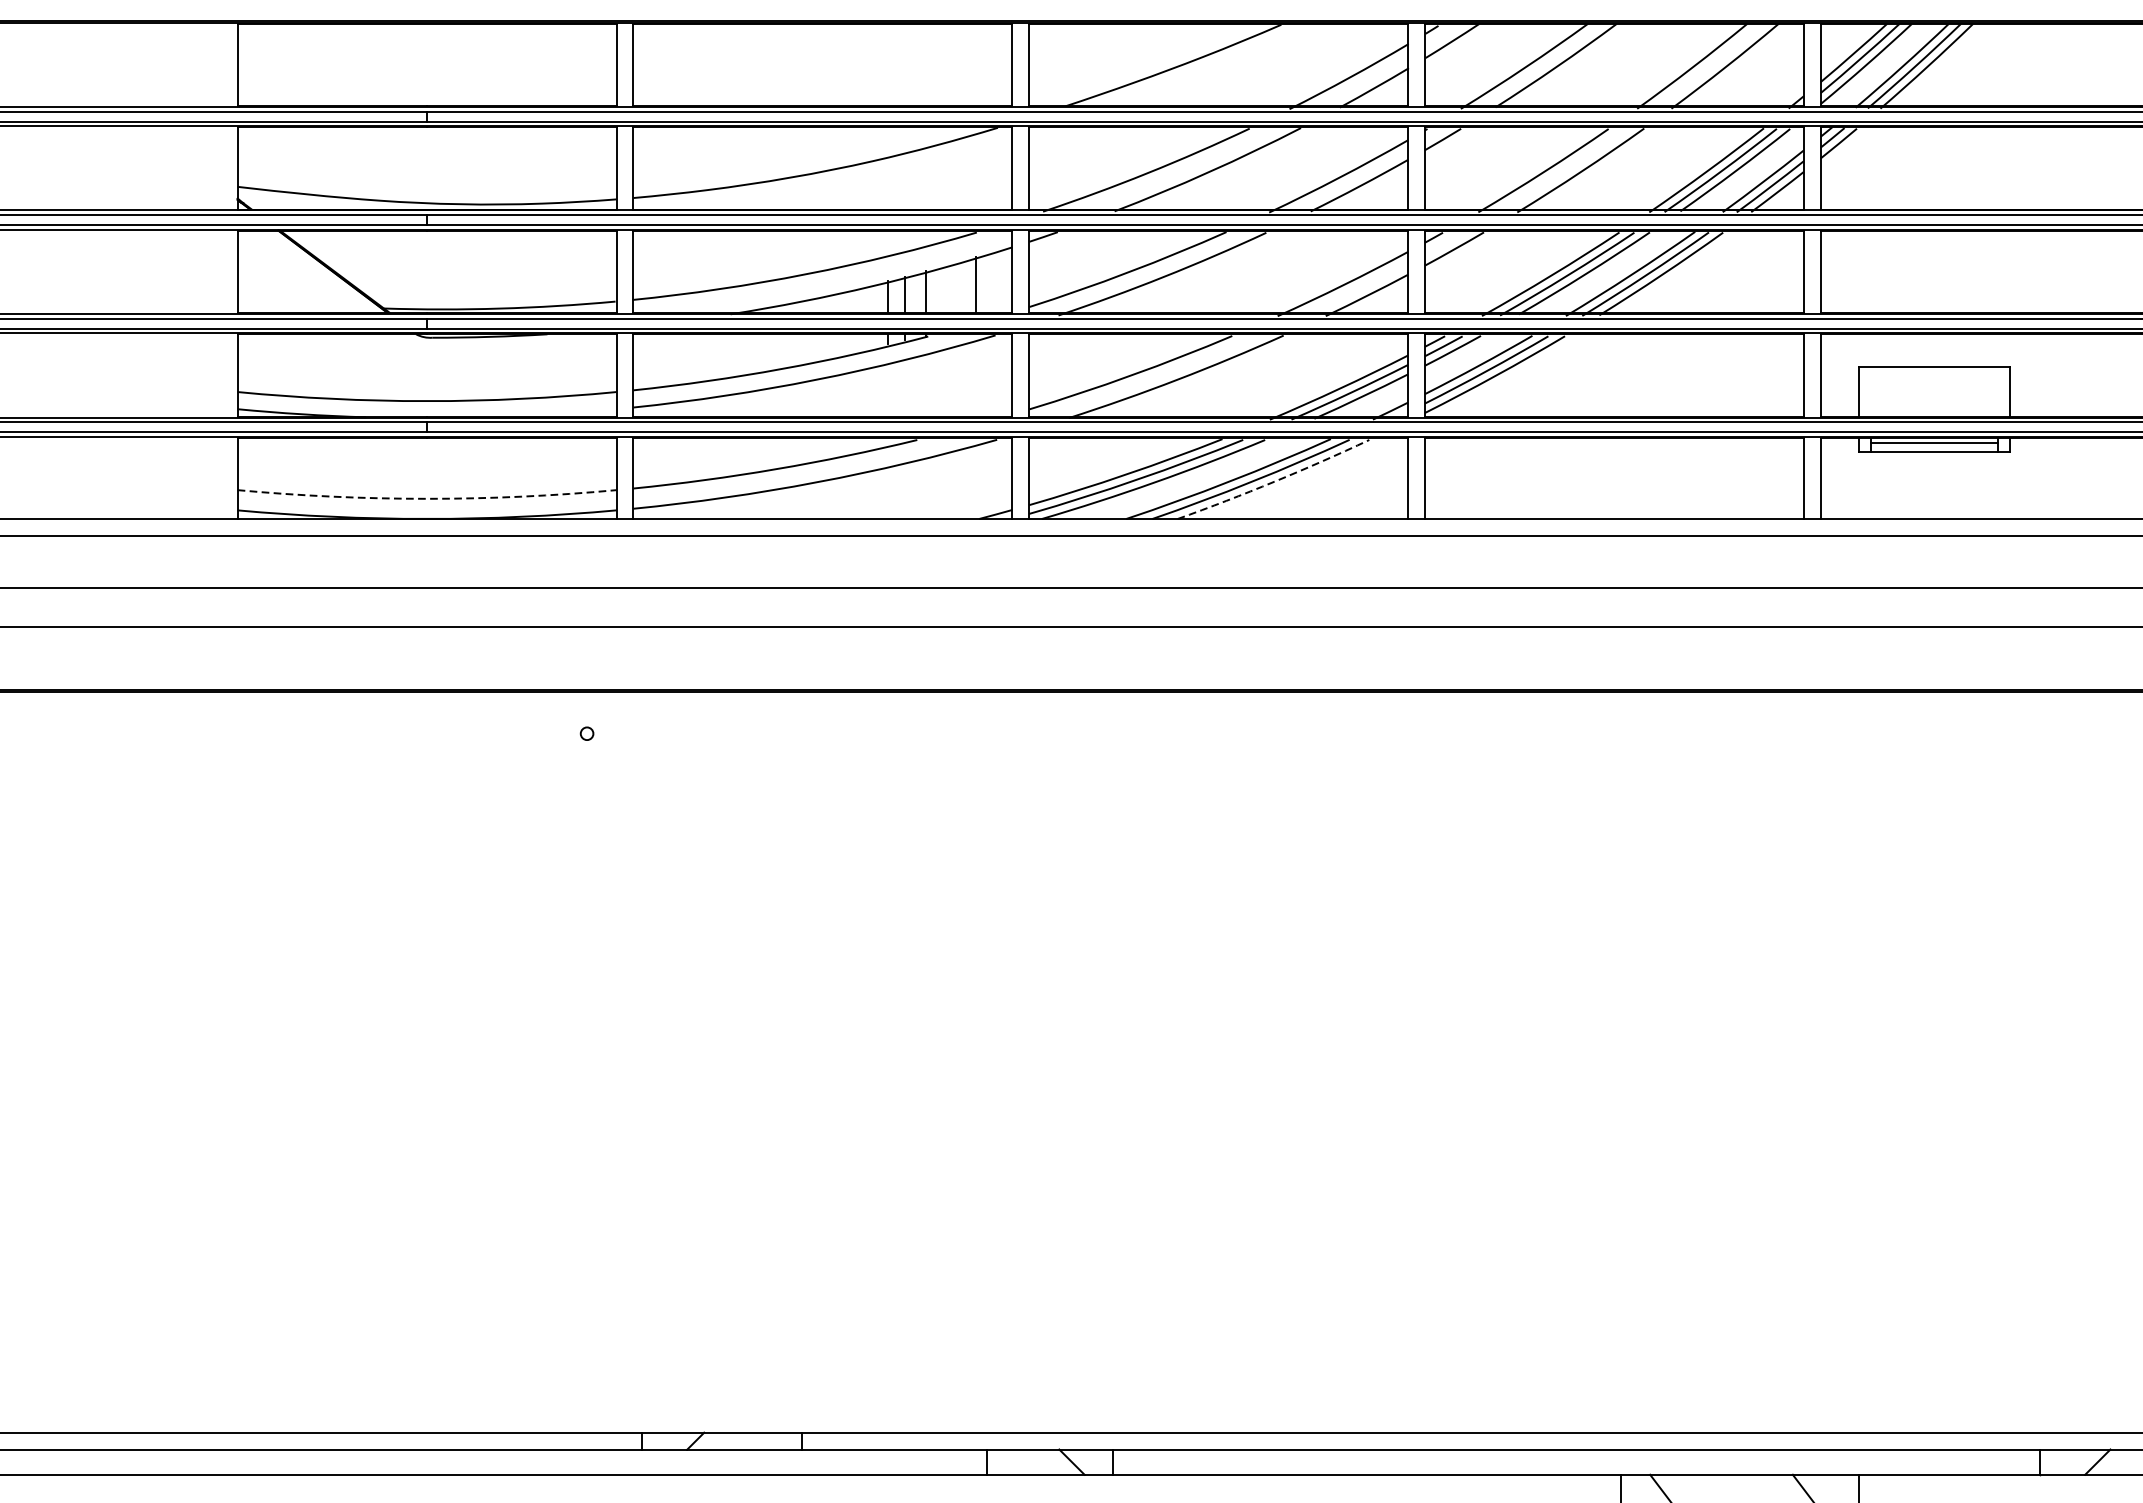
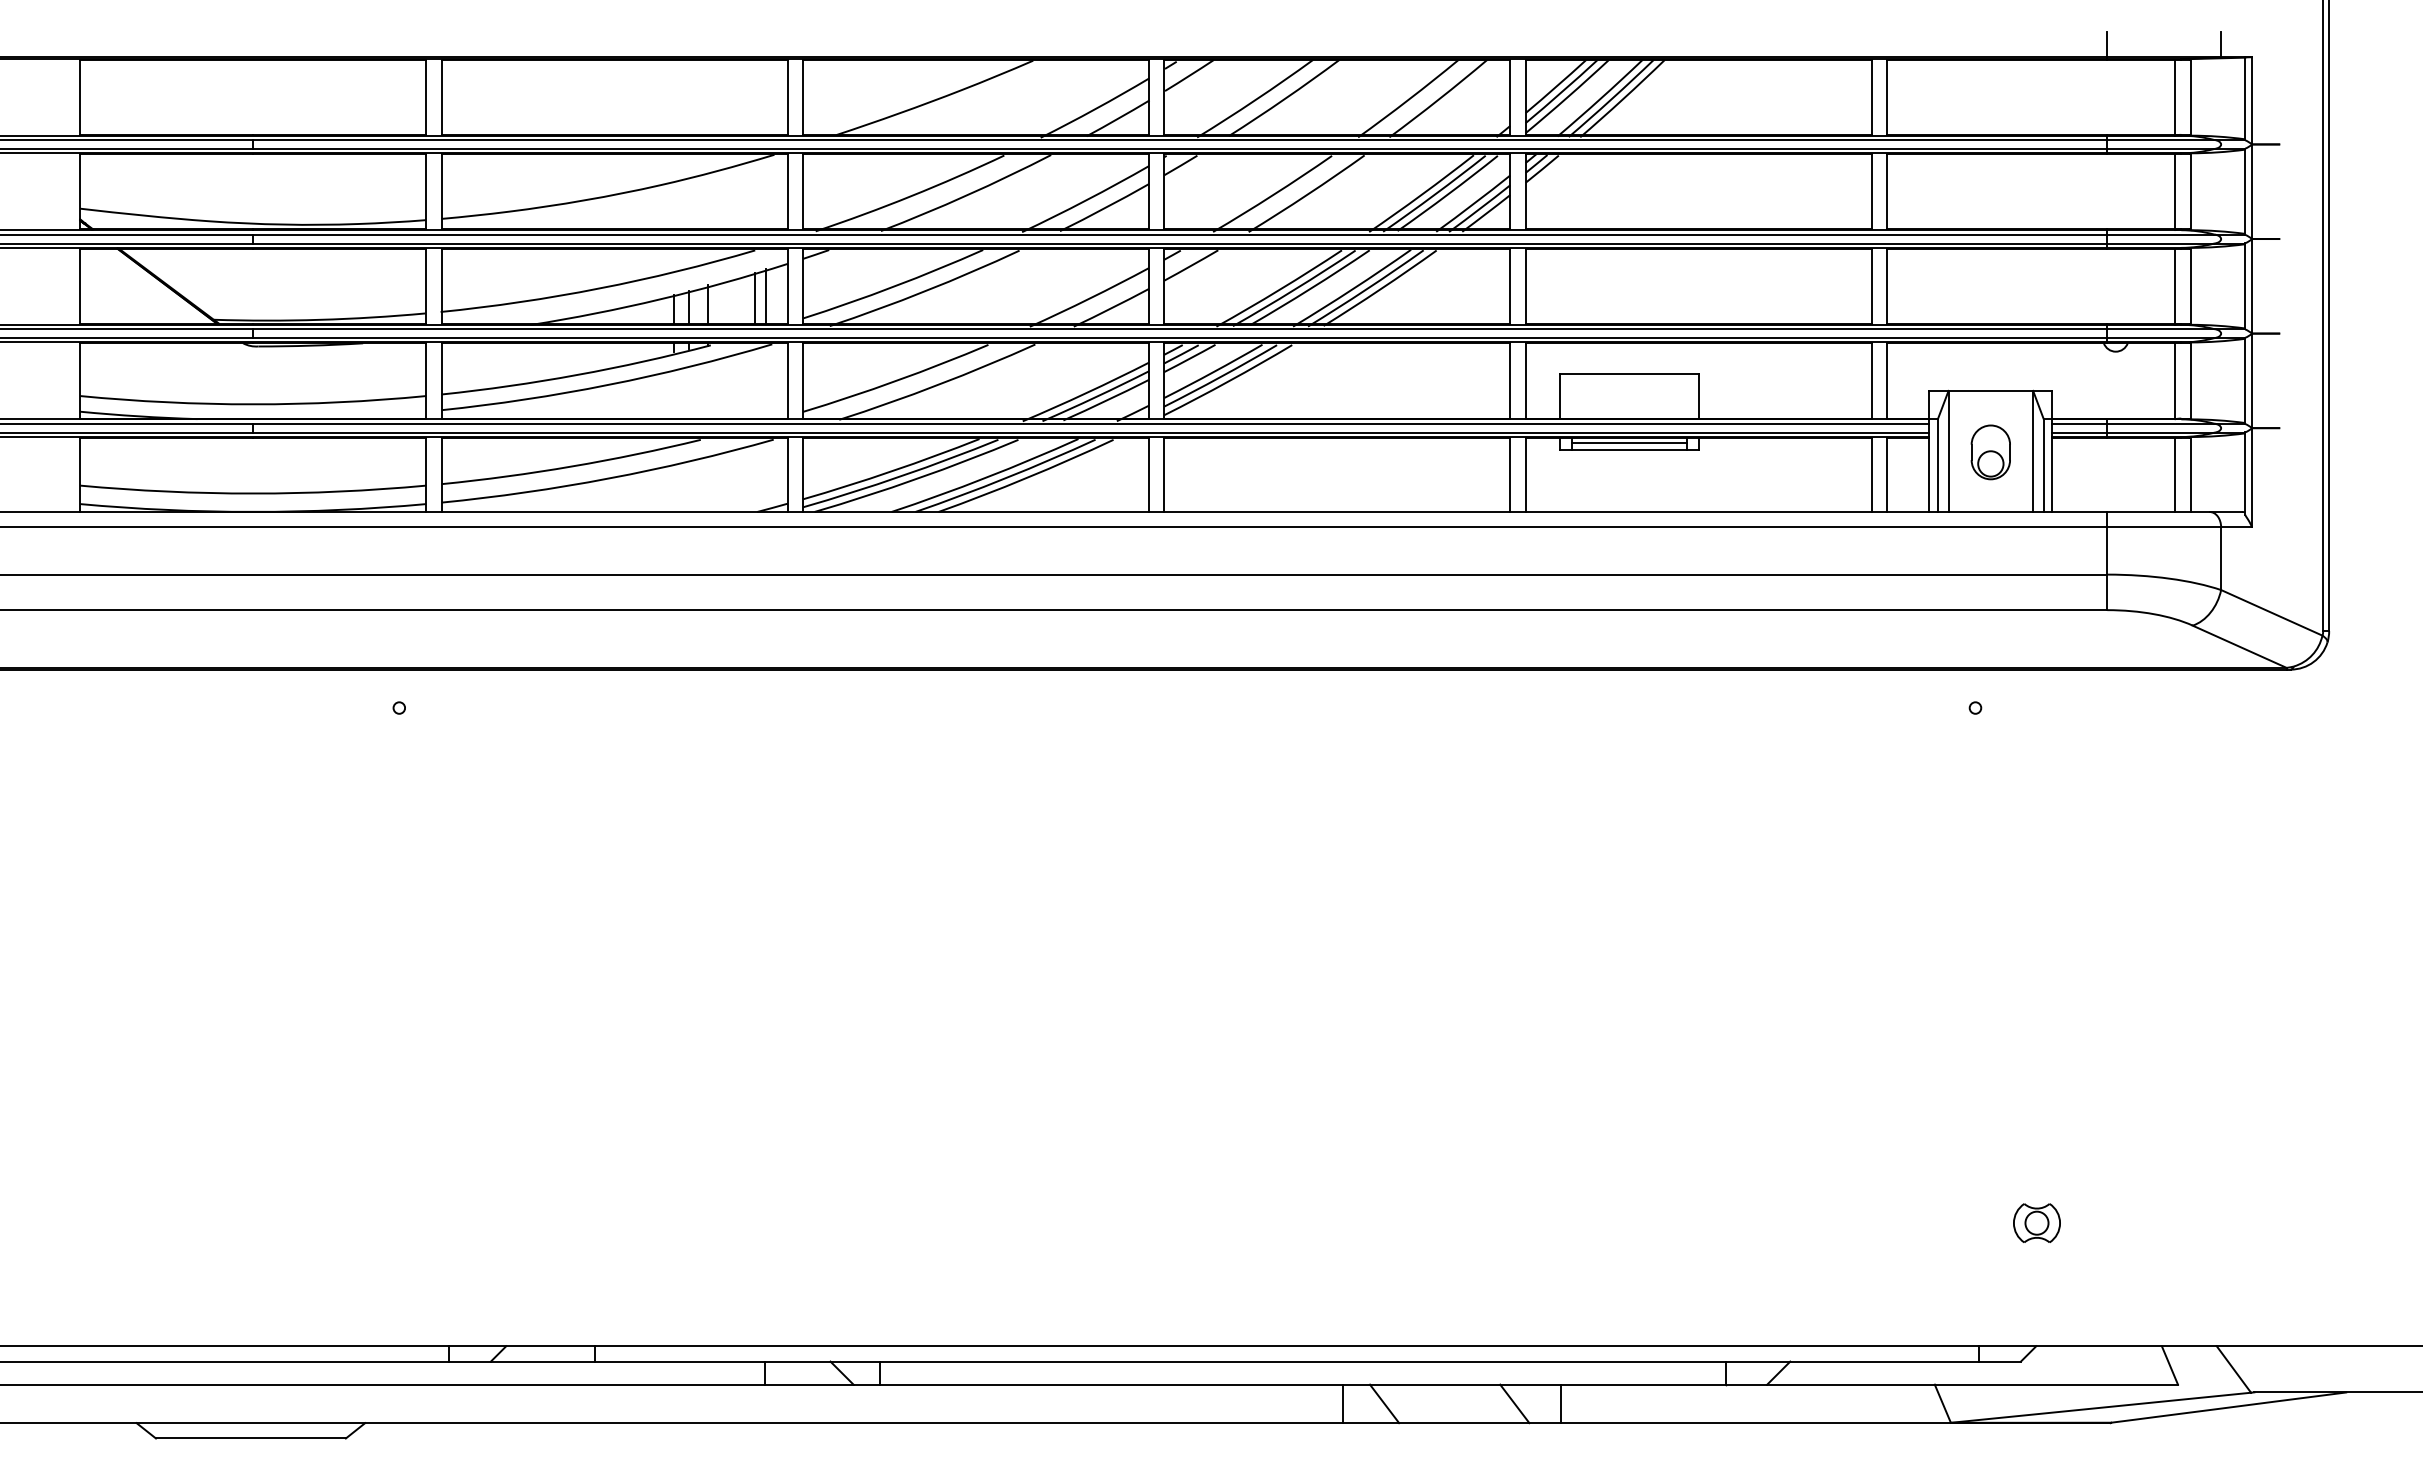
line: (989, 283) -> (766, 296), added
arc: (1273, 481) -> (1026, 477), dashed -> solid
arc: (427, 498) -> (253, 493), dashed -> solid

